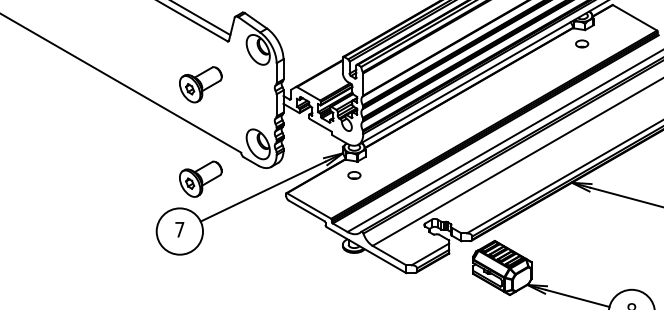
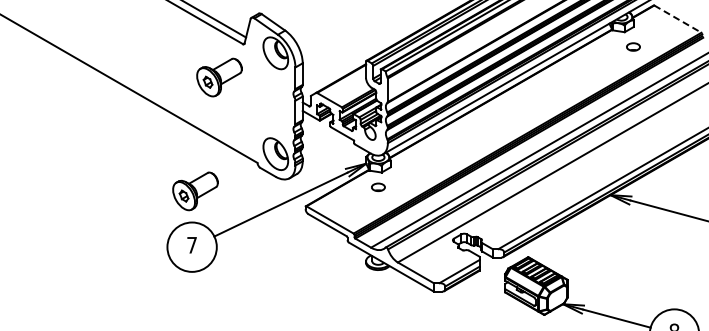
line: (635, 18) -> (678, 19), solid -> dashed
part: (582, 43) -> (633, 46), moved
part: (200, 84) -> (219, 77), moved
part: (200, 179) -> (195, 191), moved

